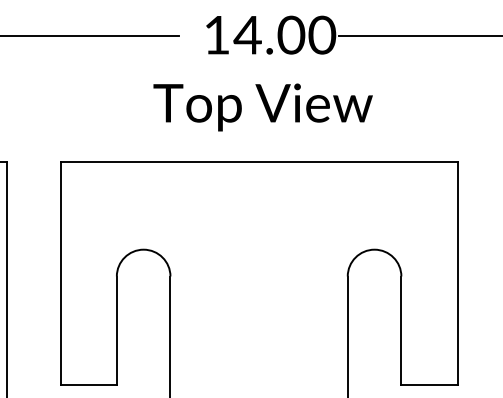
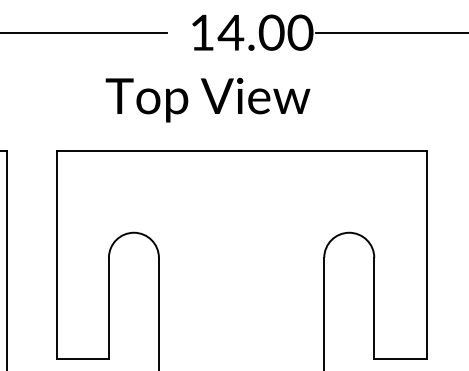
text: (262, 107) -> (207, 100), moved

